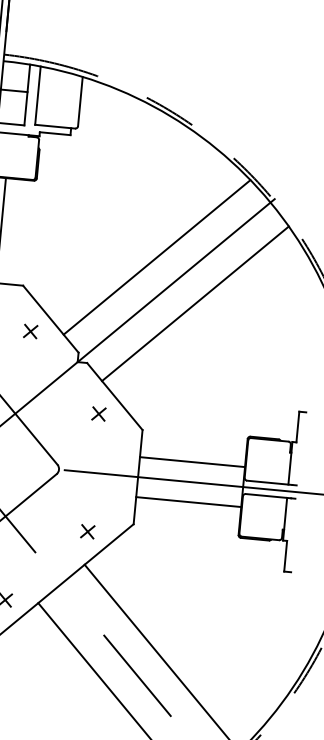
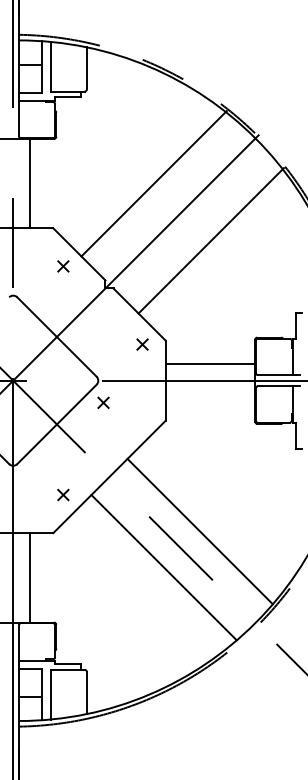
line: (156, 257) -> (153, 183), moved
line: (194, 303) -> (210, 240), moved
part: (98, 413) -> (142, 344), moved
line: (188, 501) -> (210, 397), removed
part: (87, 531) -> (103, 402), moved

